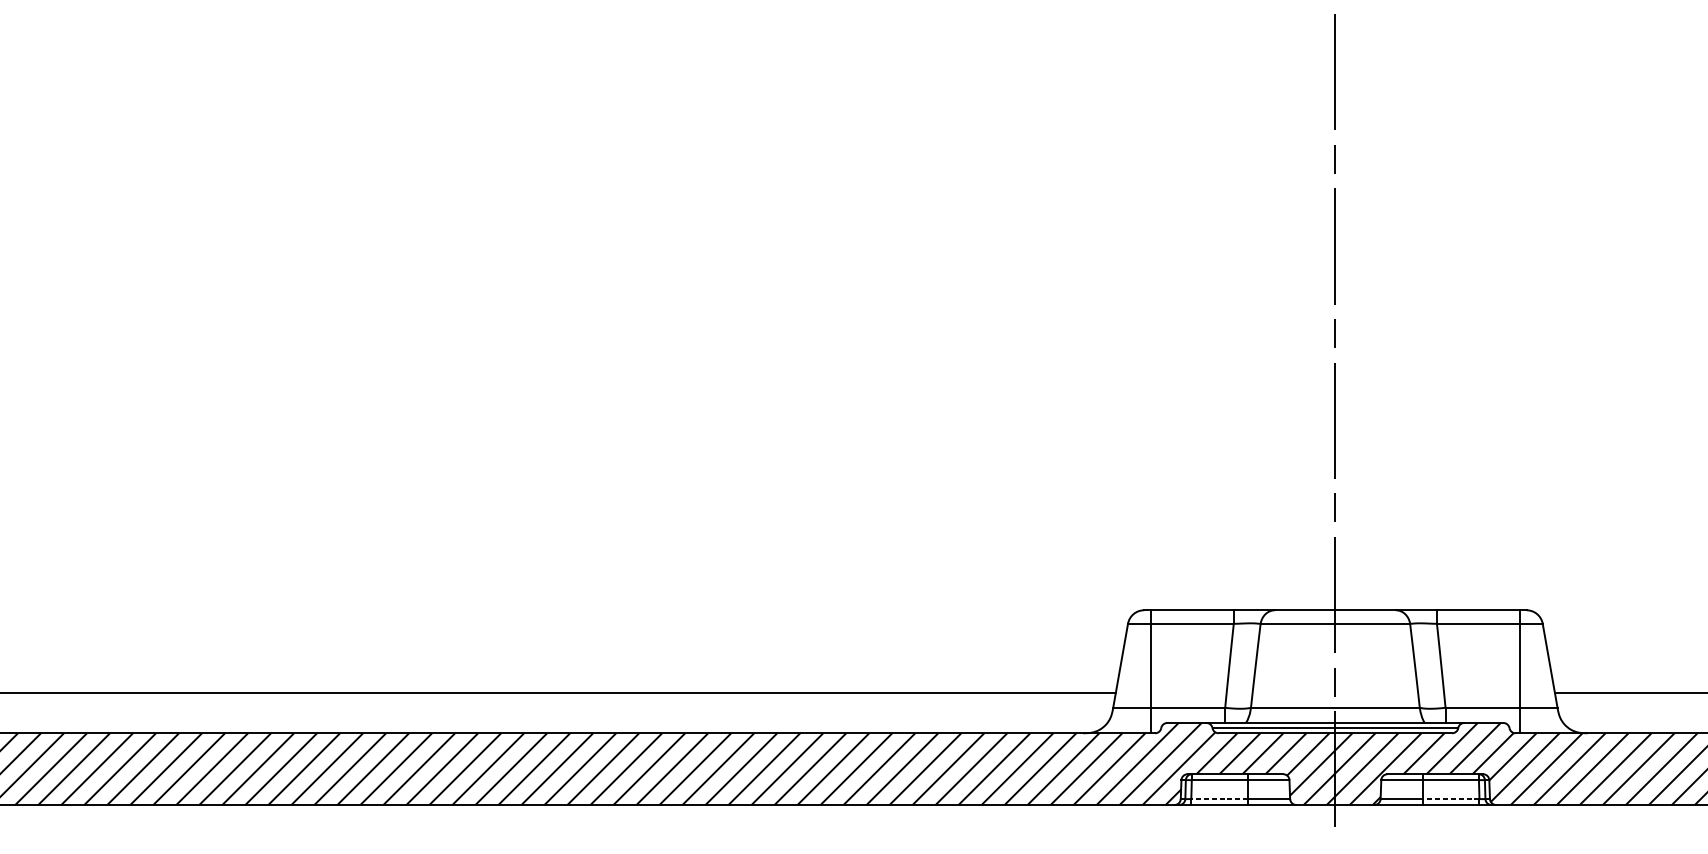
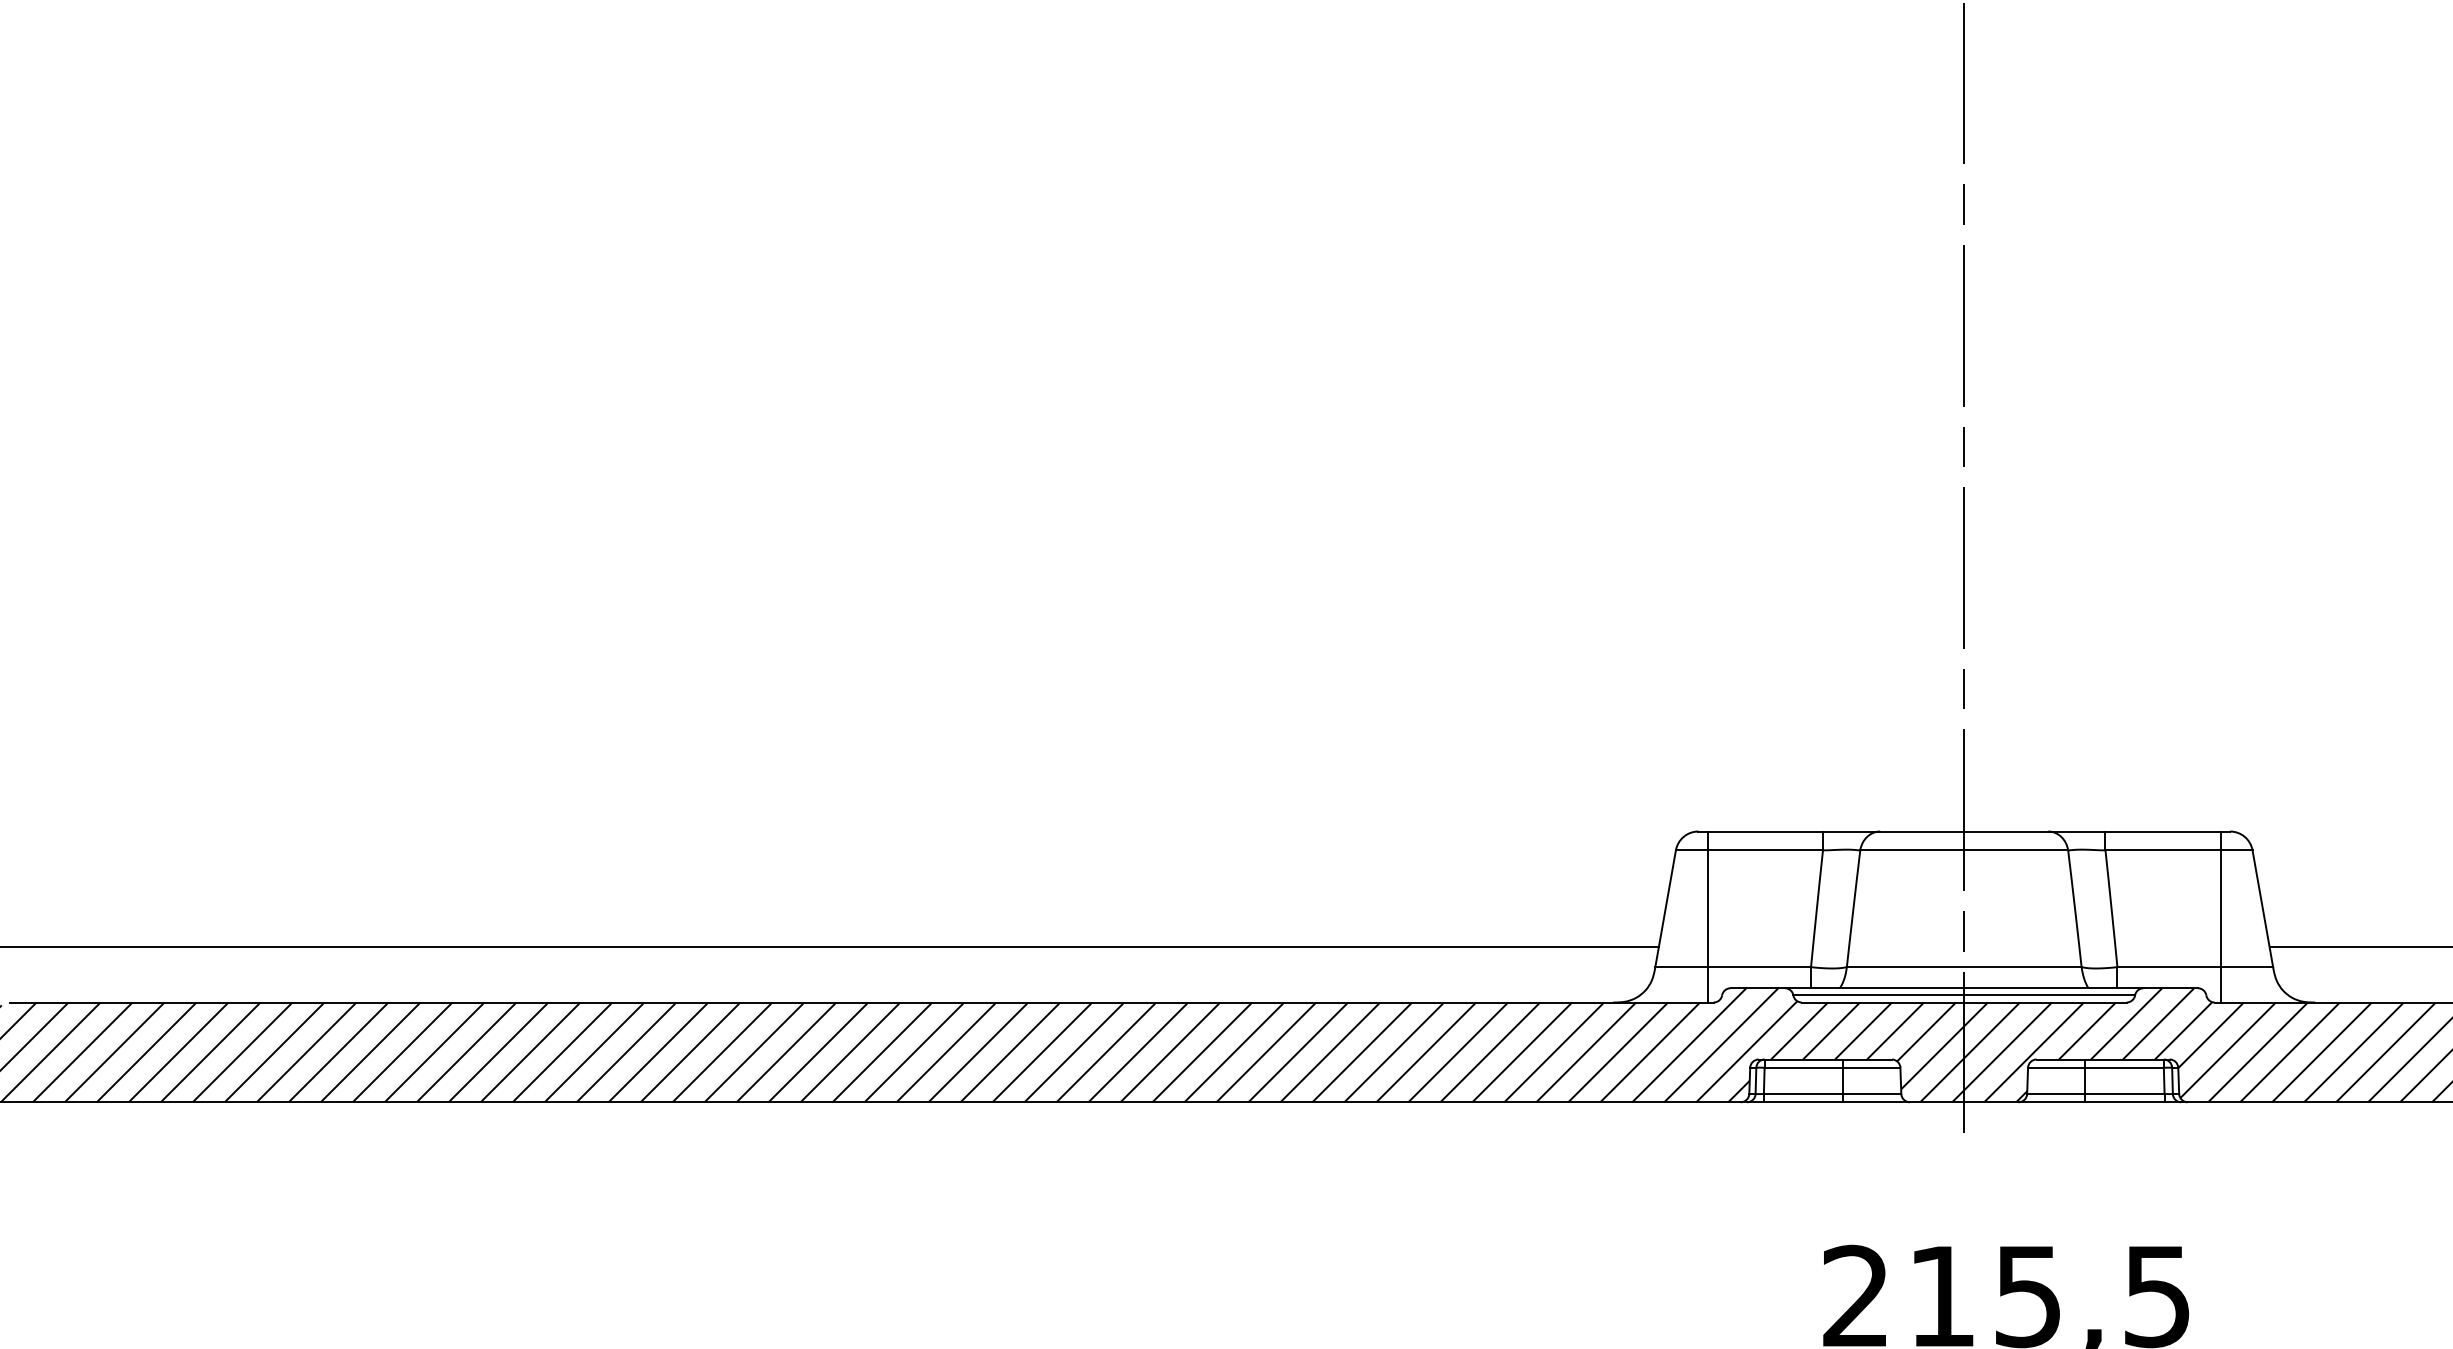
line: (1219, 799) -> (1803, 1094), dashed -> solid
line: (1450, 799) -> (2124, 1094), dashed -> solid

